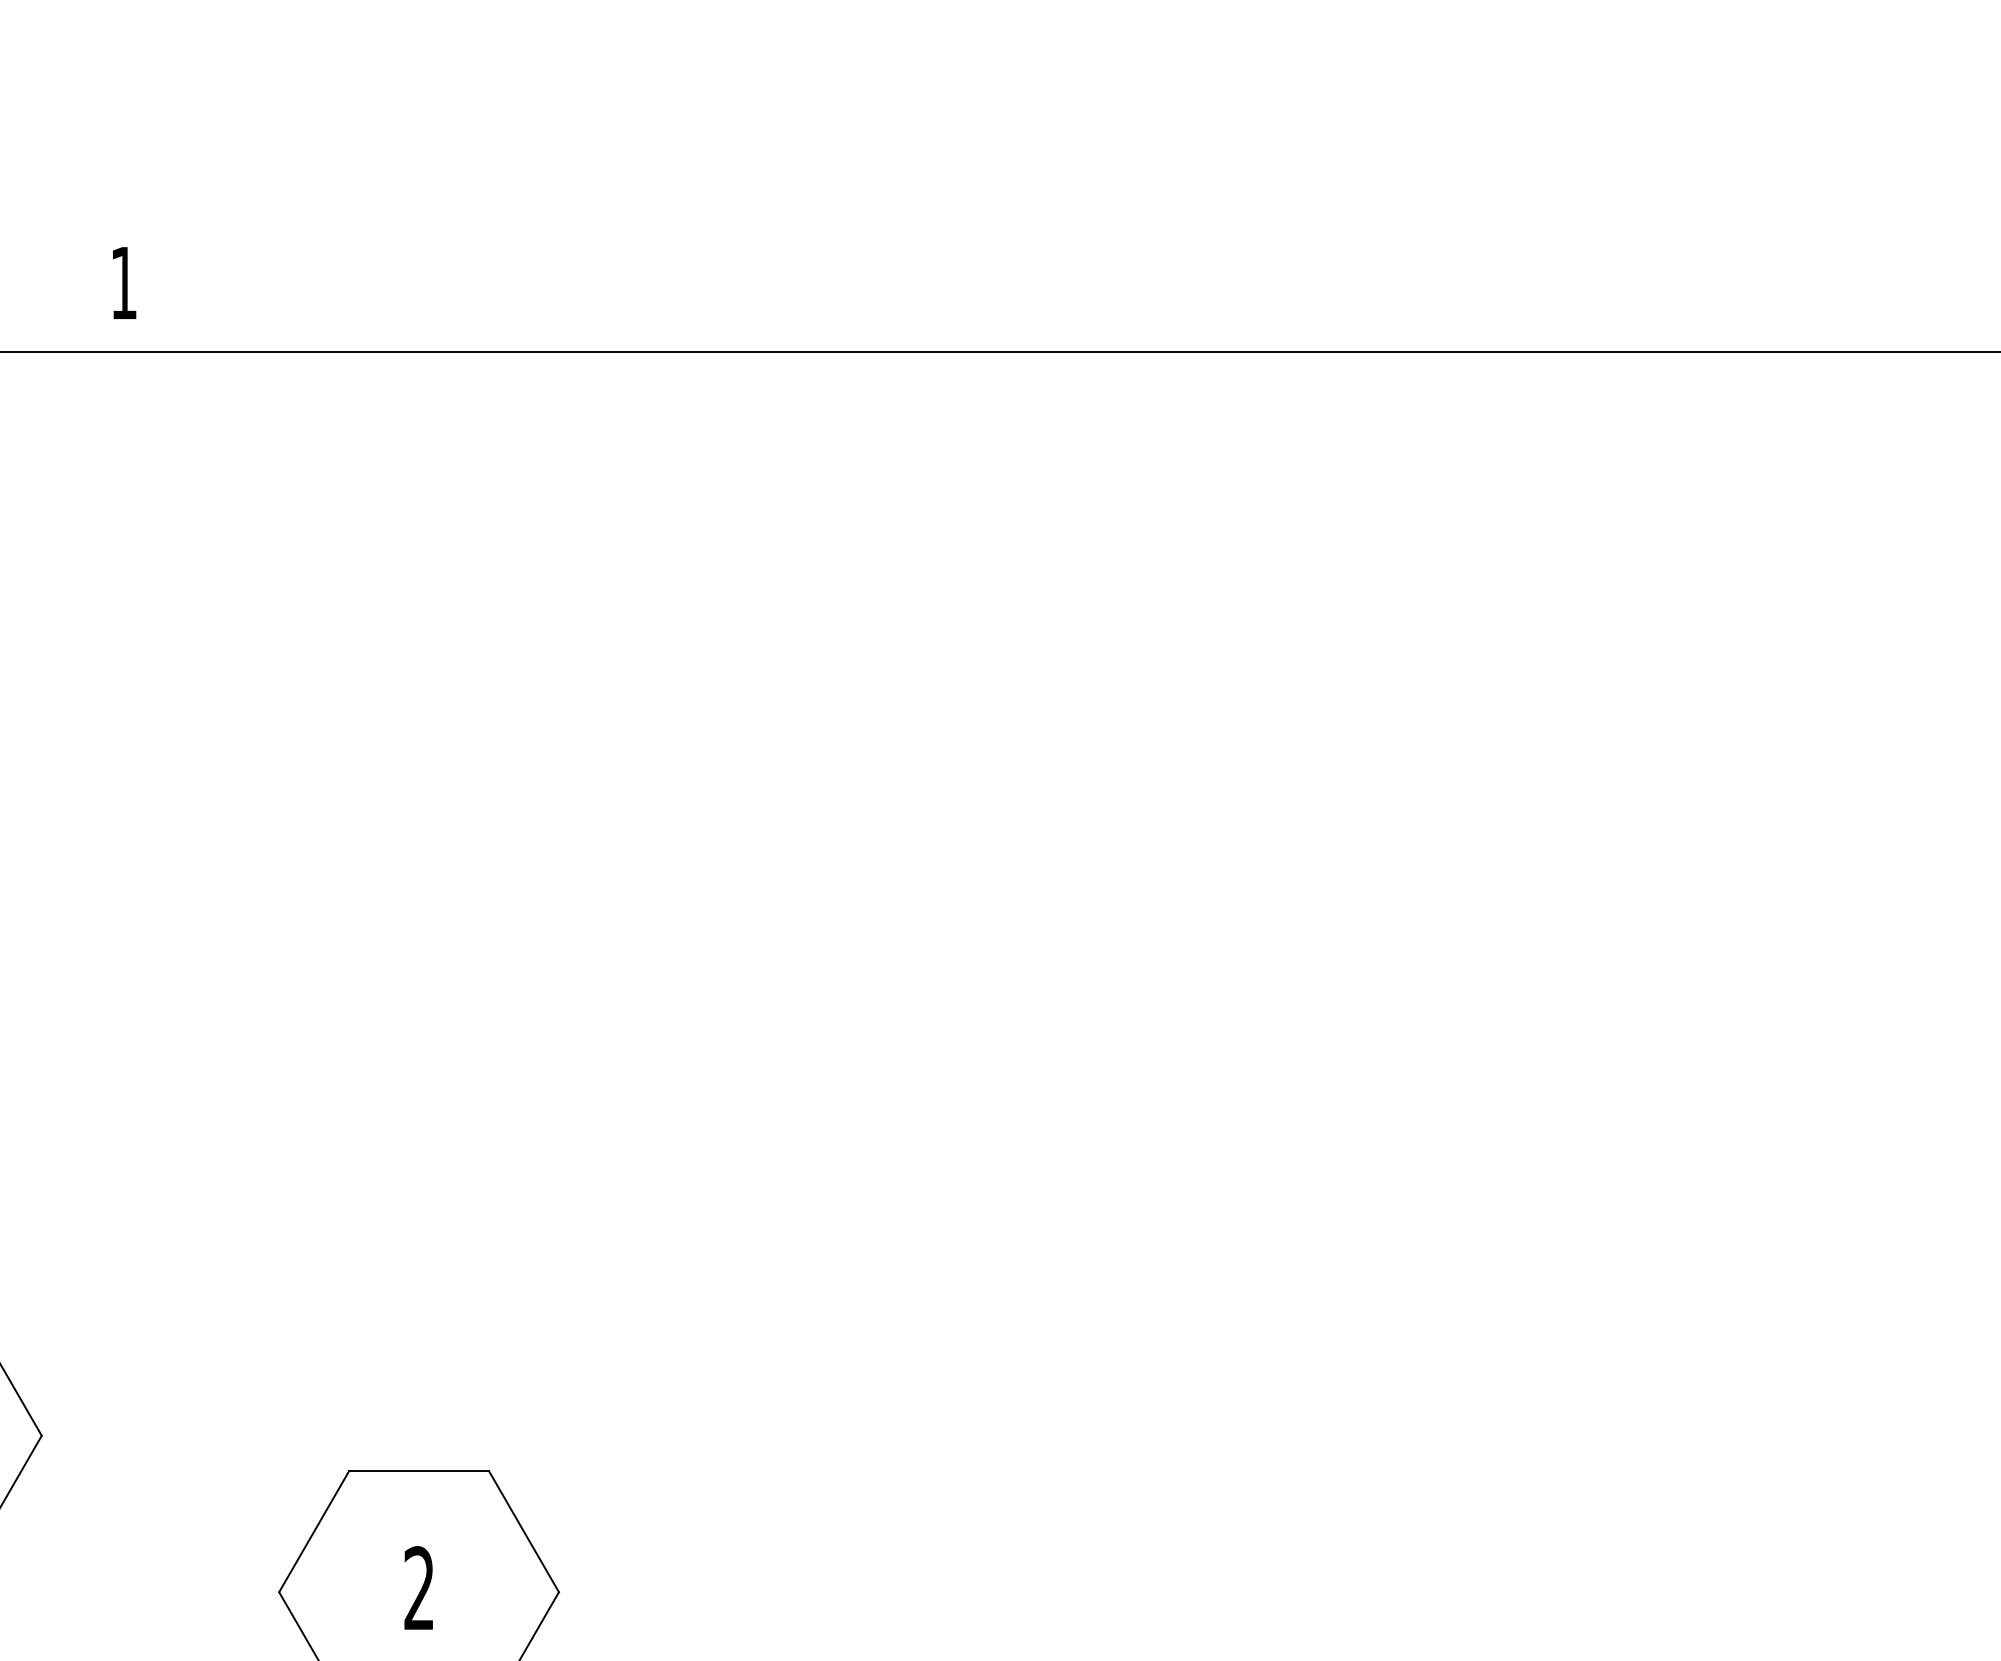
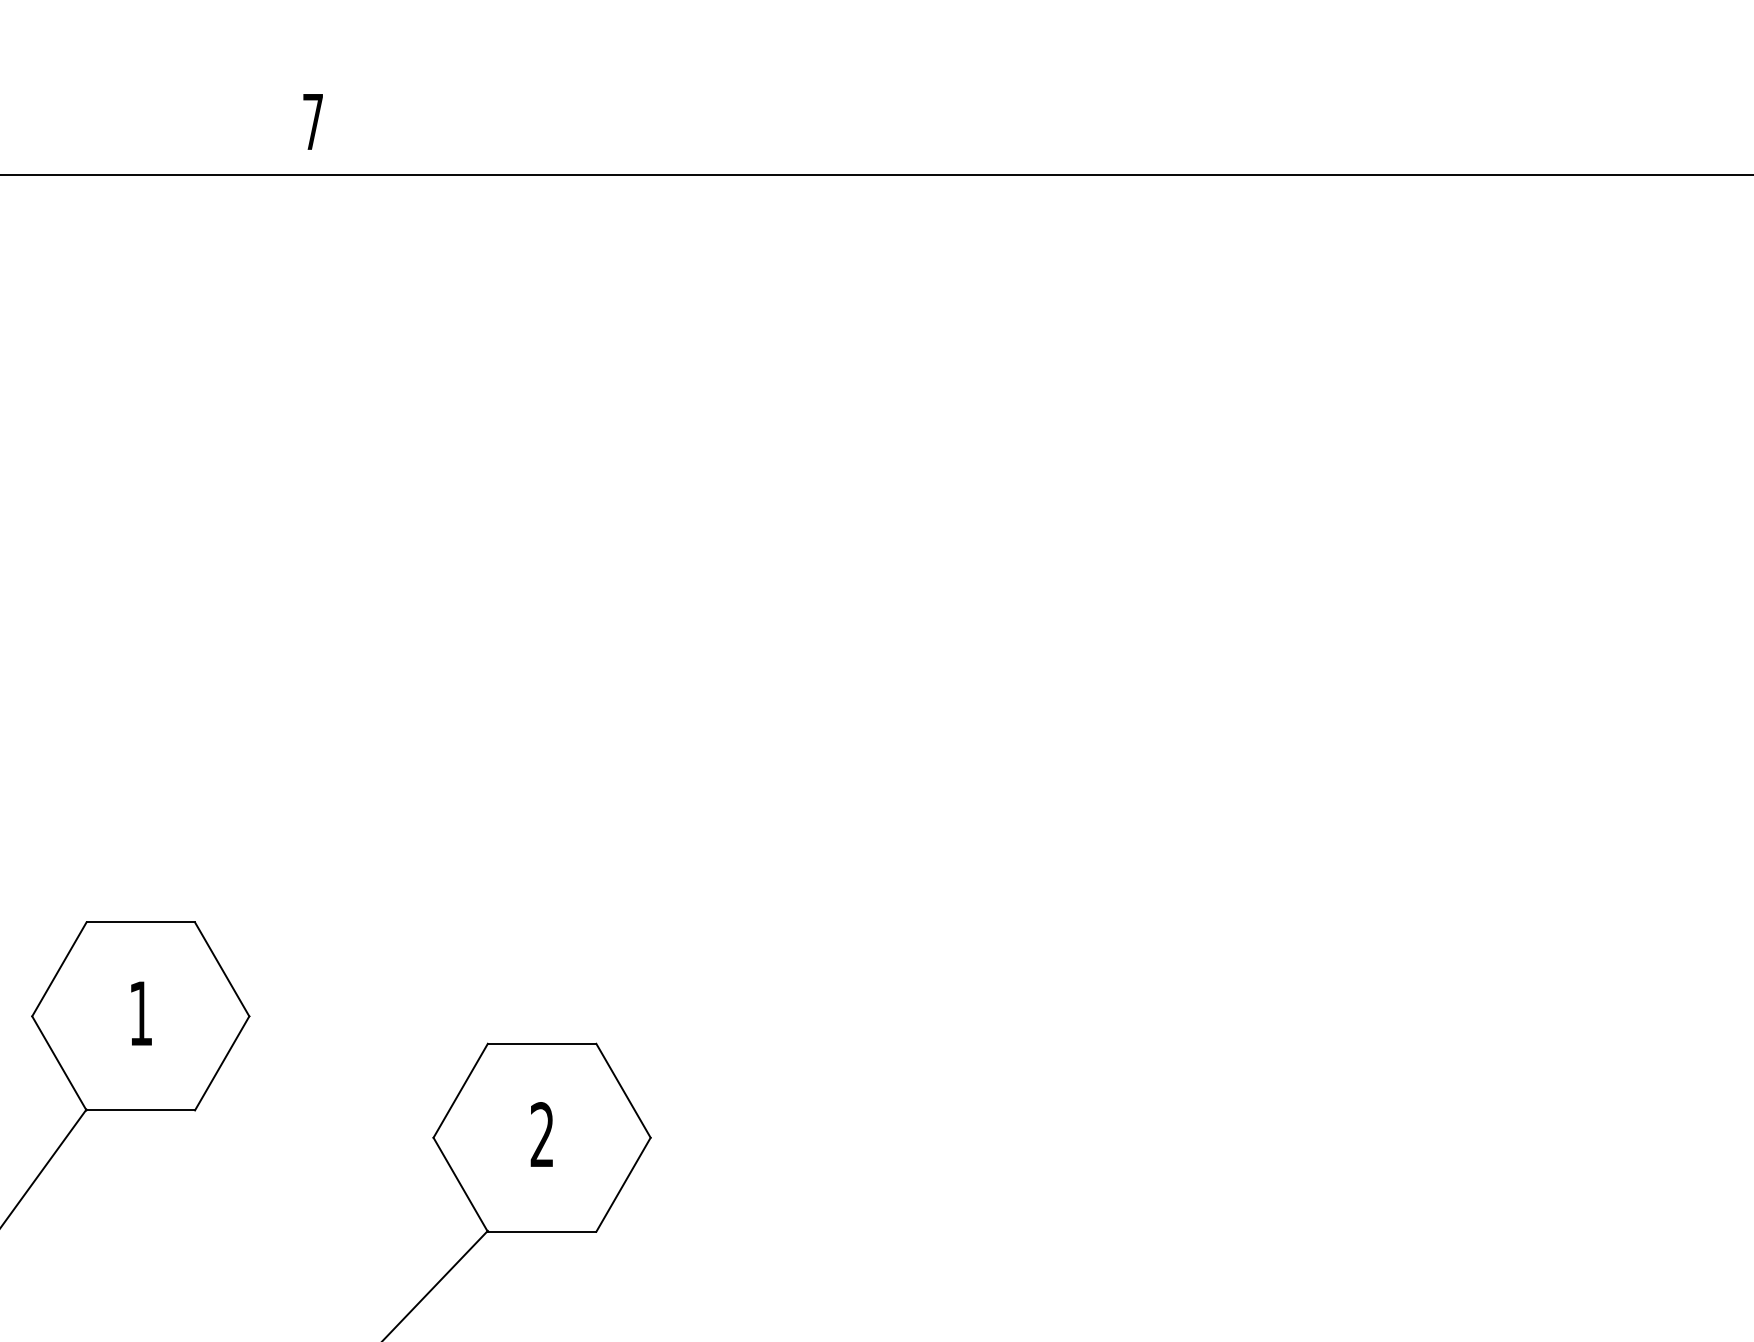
text: (123, 282) -> (312, 121), 1 -> 7

